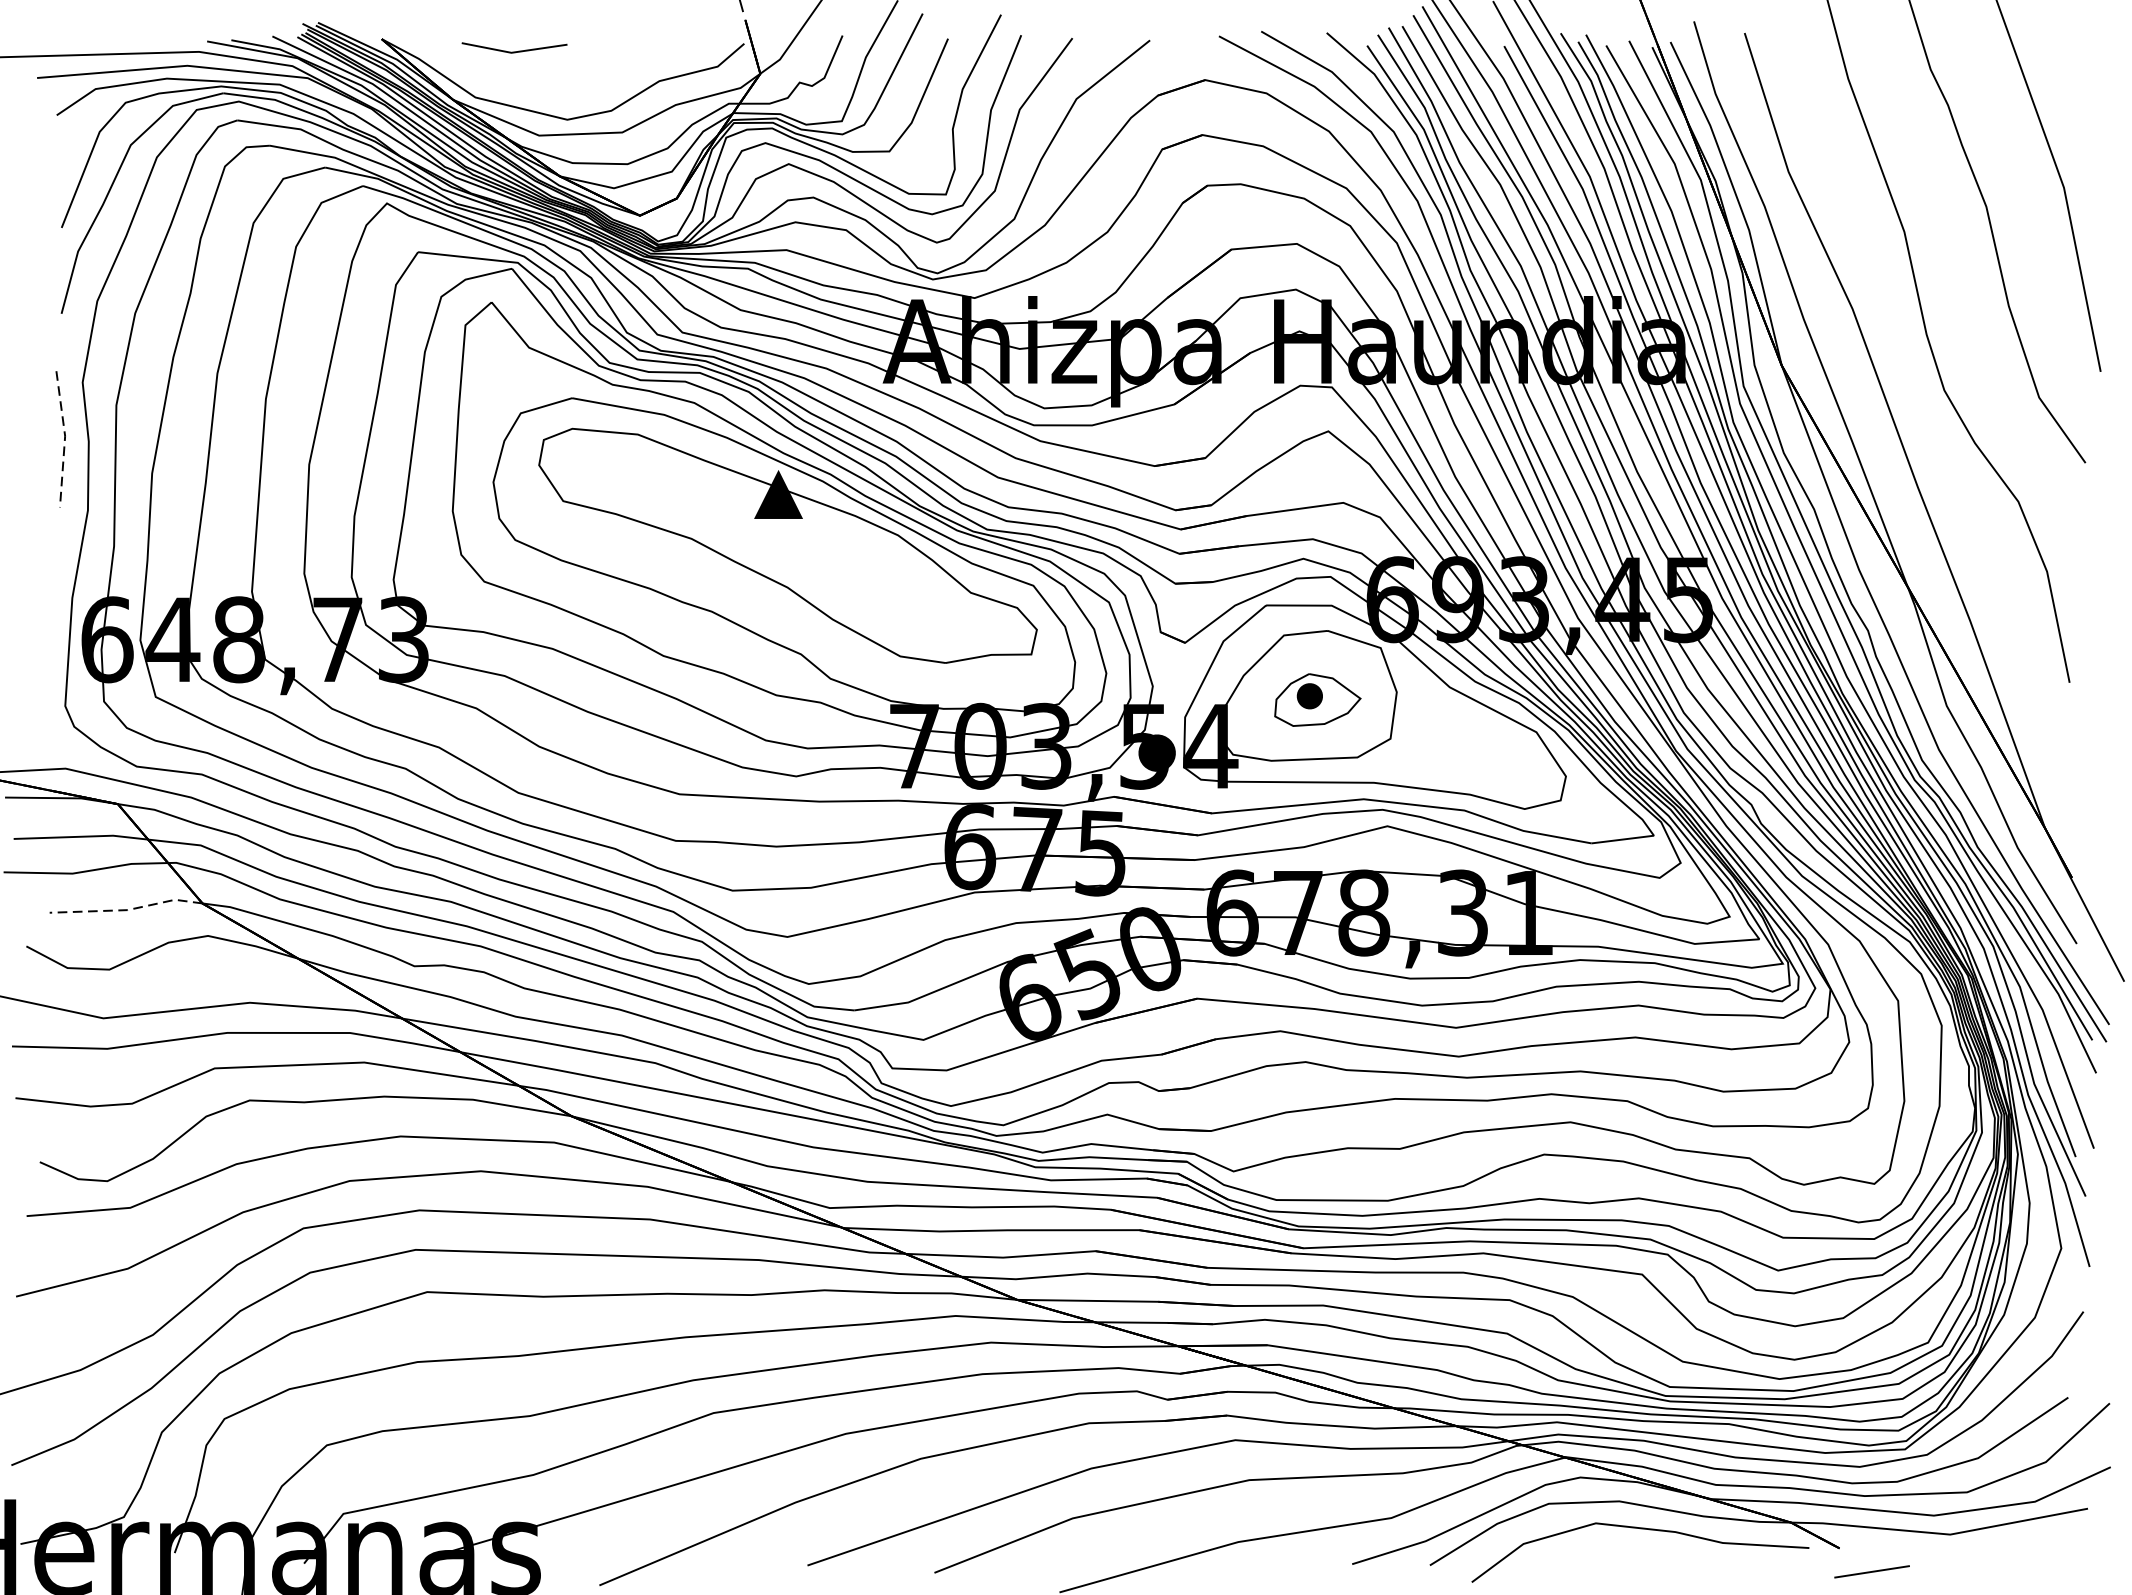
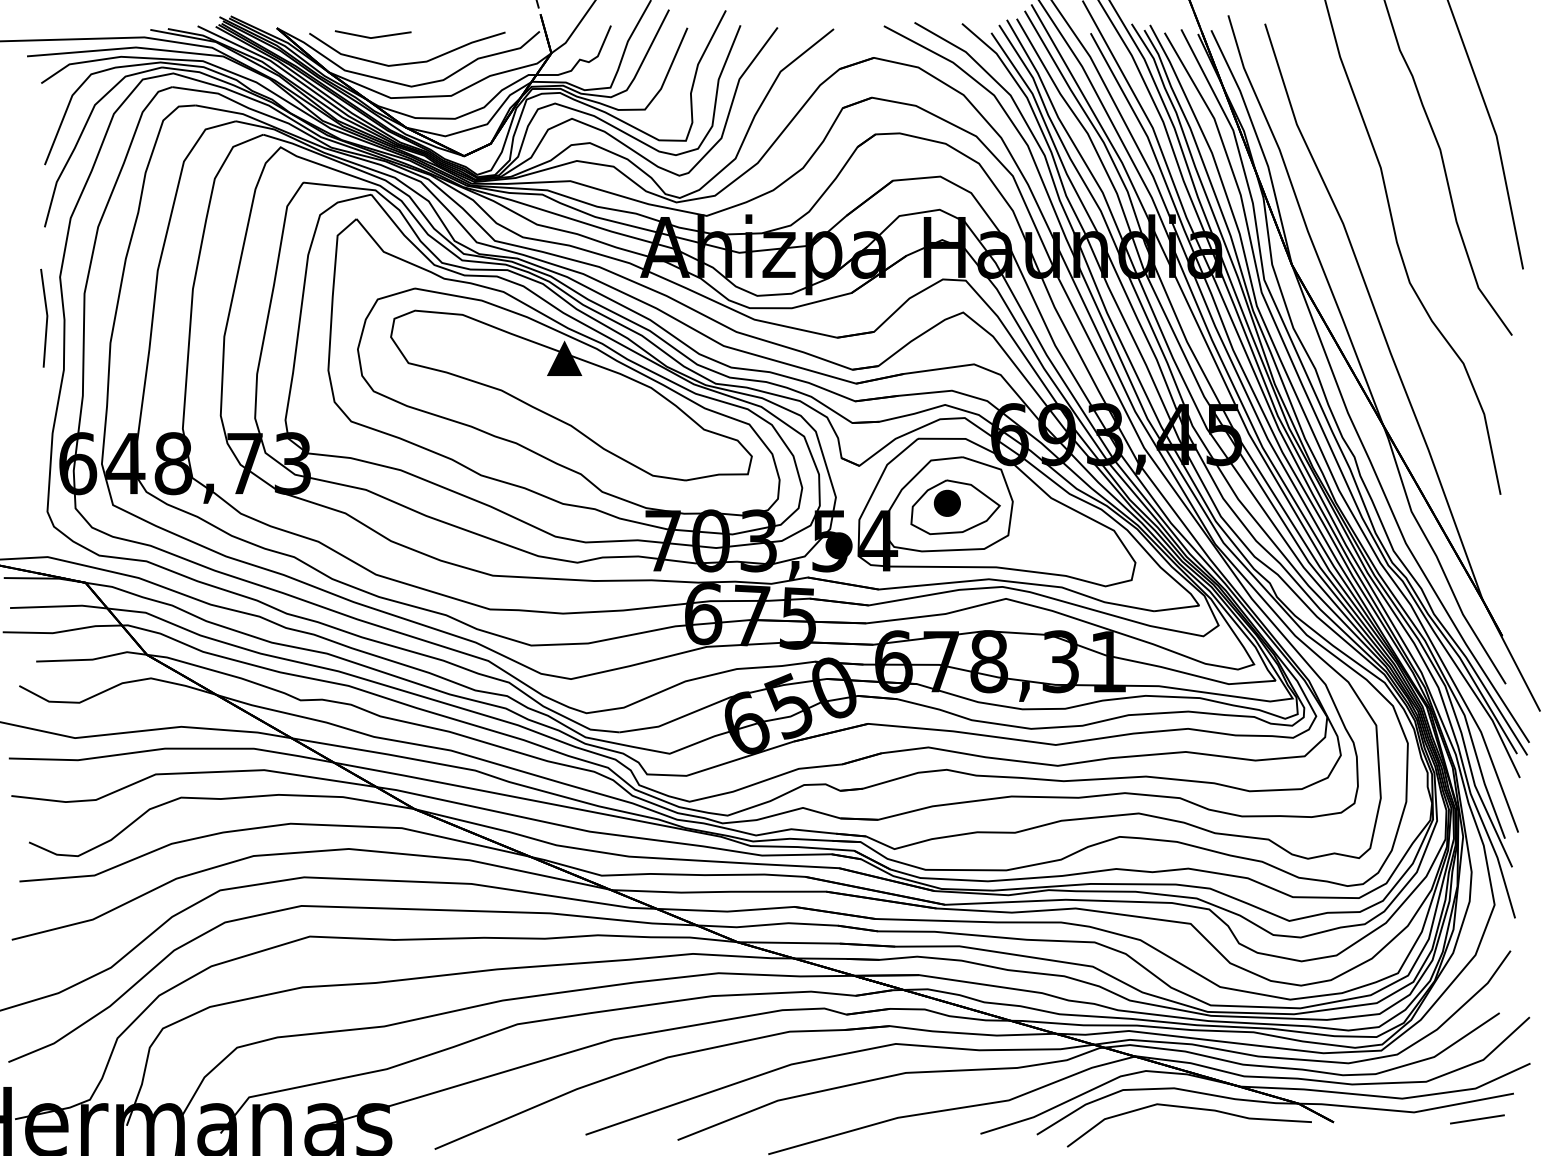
curve: (561, 86) -> (407, 62), added
line: (65, 438) -> (47, 317), dashed -> solid
part: (1317, 700) -> (955, 507), size x1.43
line: (127, 909) -> (92, 659), dashed -> solid
line: (1872, 1571) -> (1477, 1119), moved

